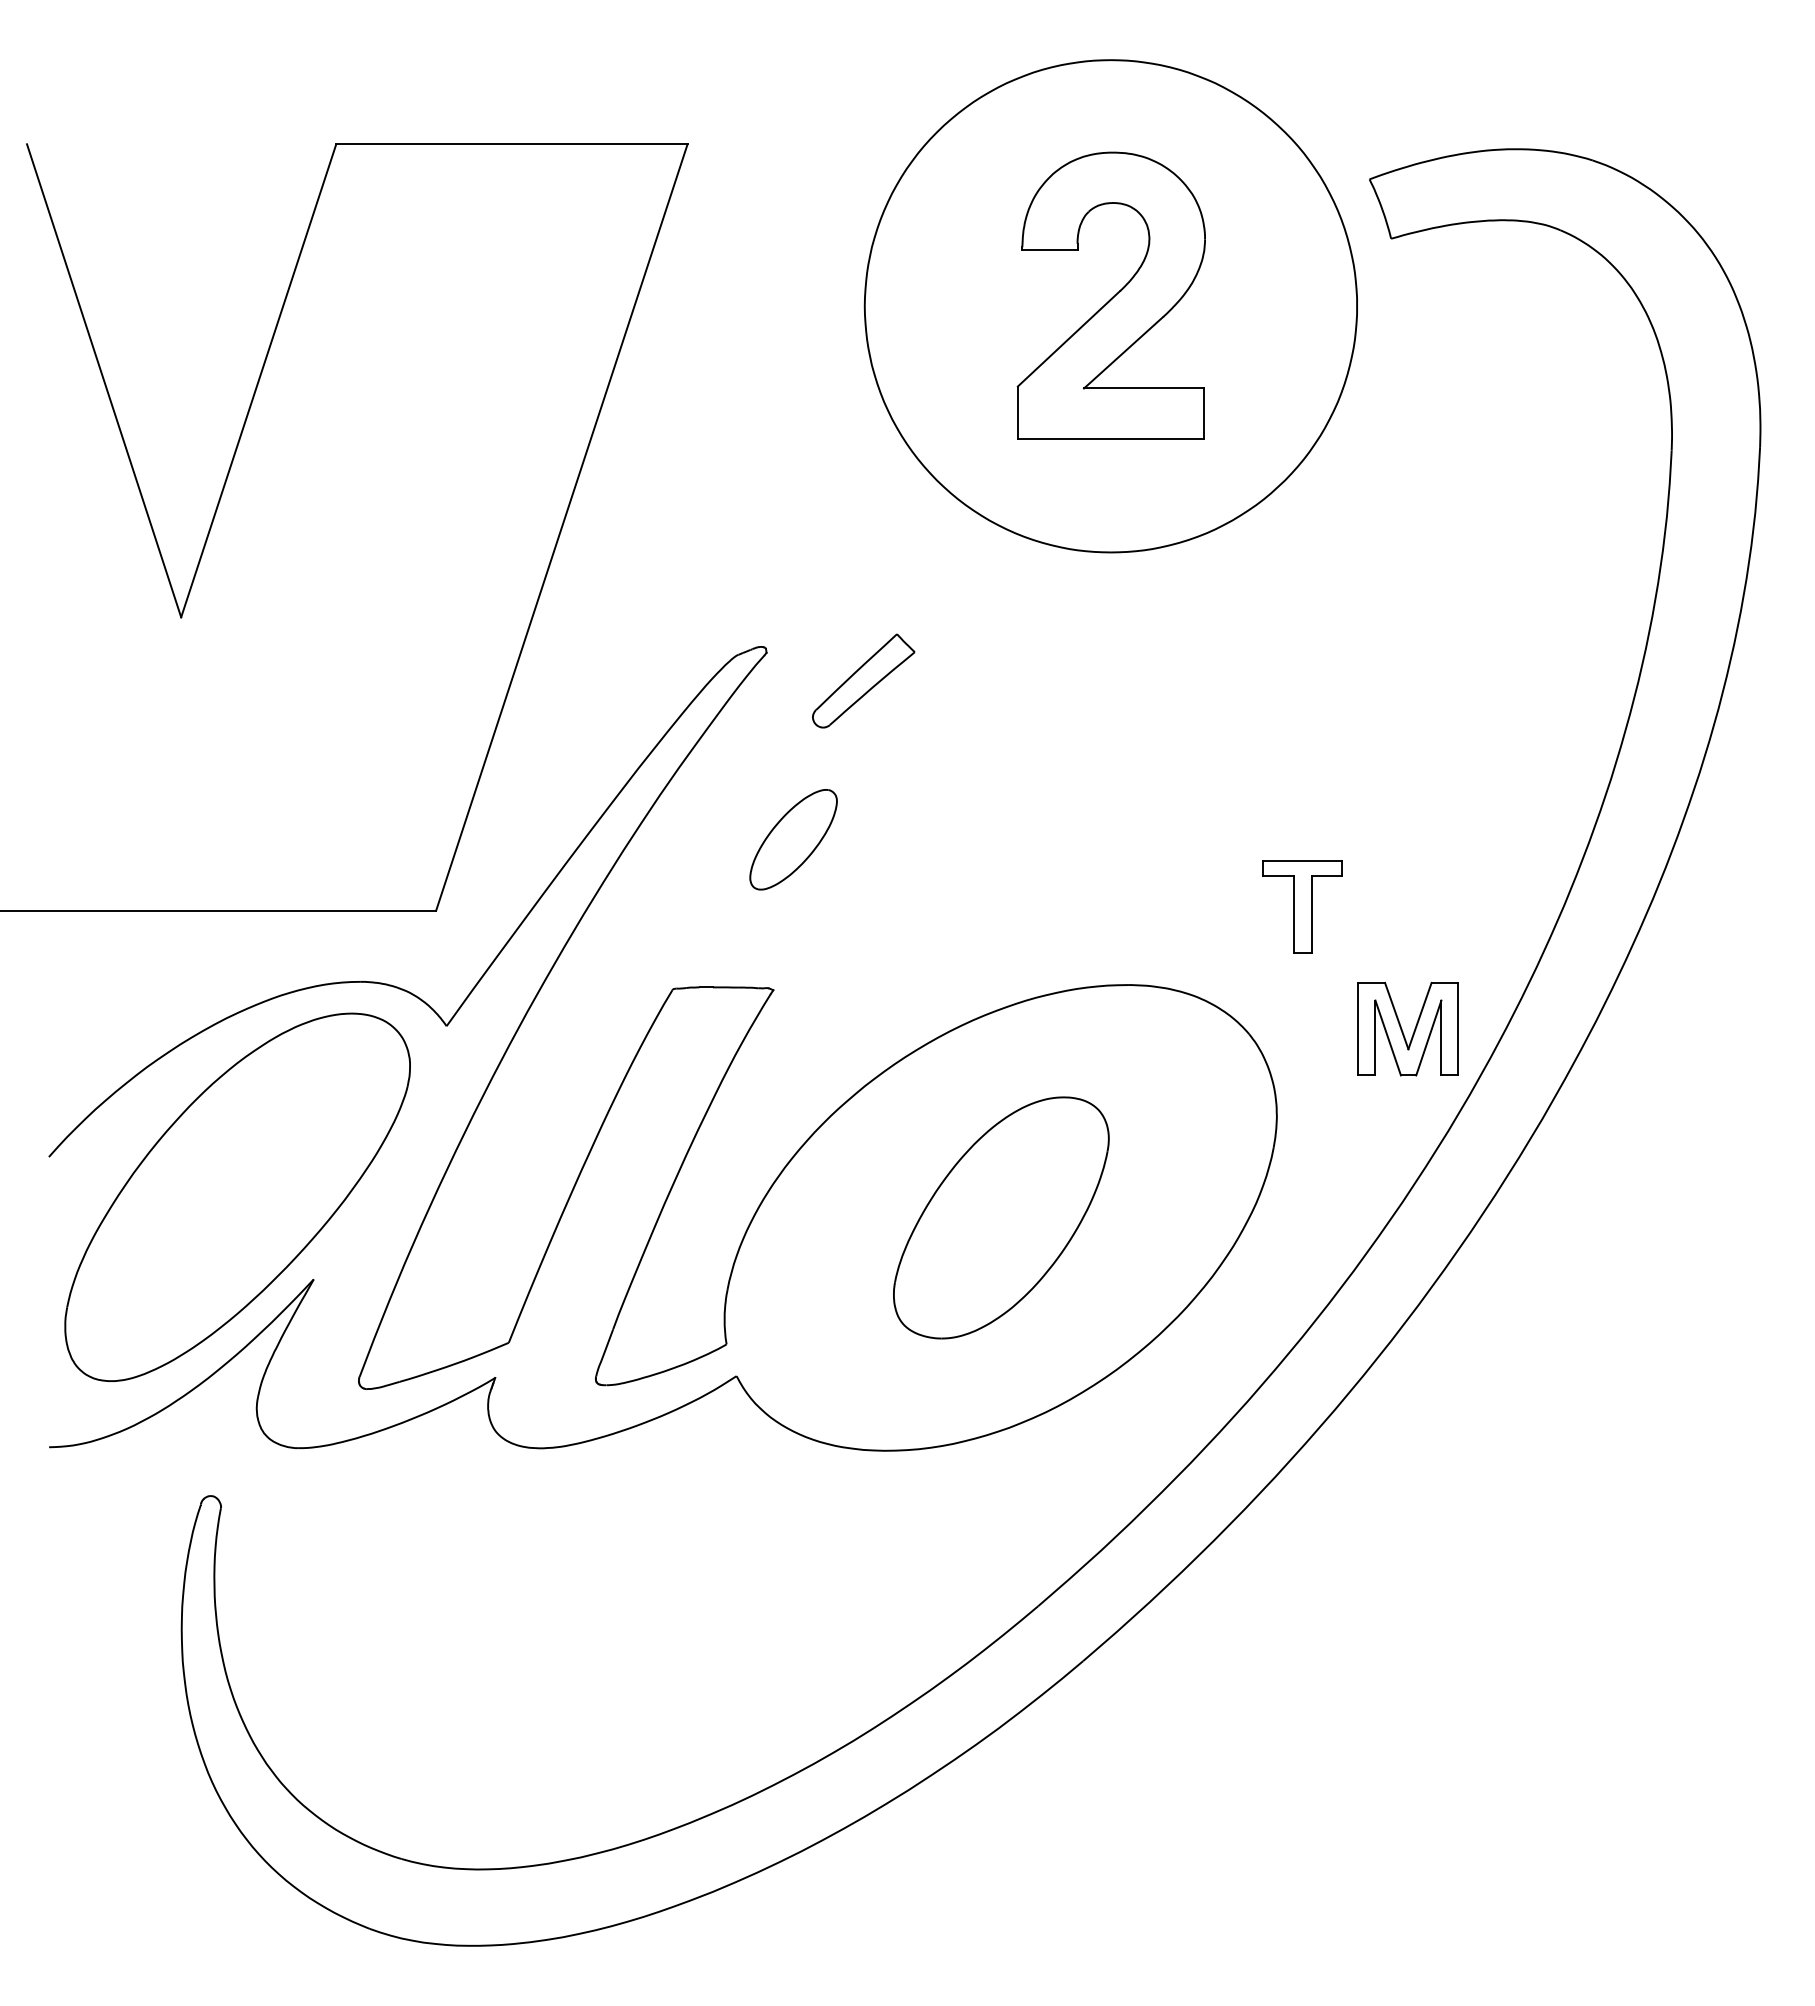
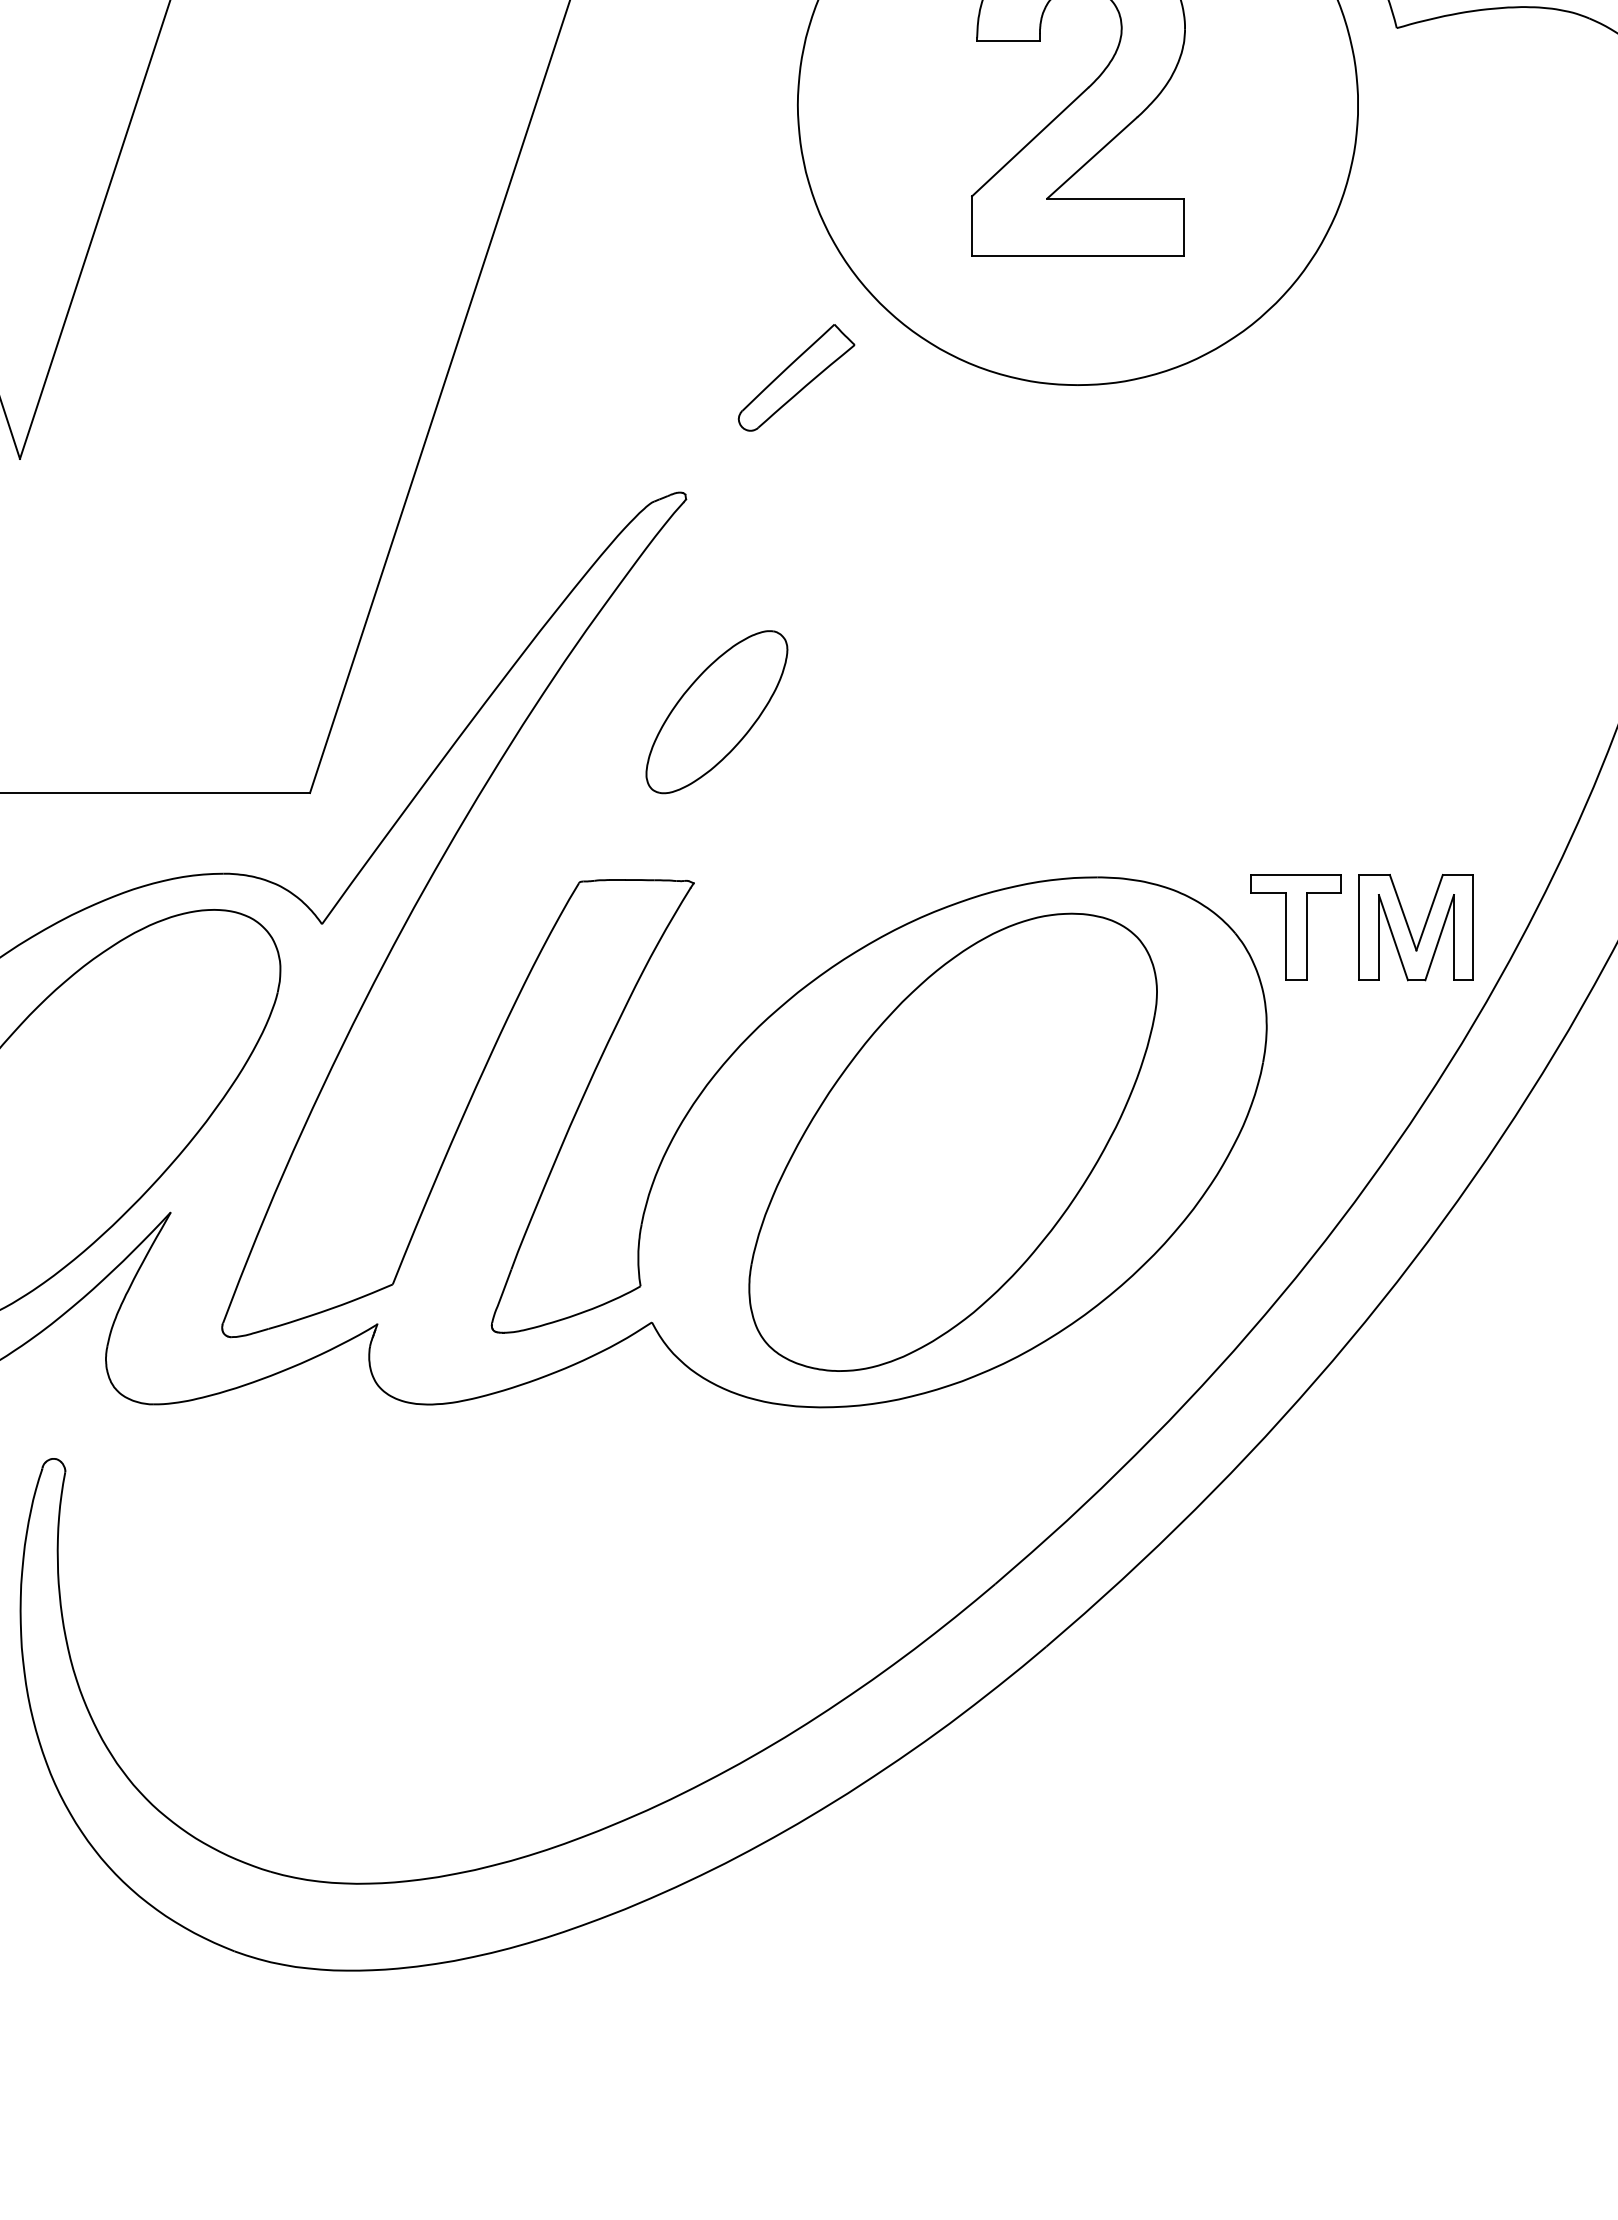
part: (863, 680) -> (796, 377), moved
part: (793, 839) -> (716, 711), size x1.43
part: (1302, 906) -> (1295, 926), moved
part: (1001, 1217) -> (953, 1141), size x1.67

